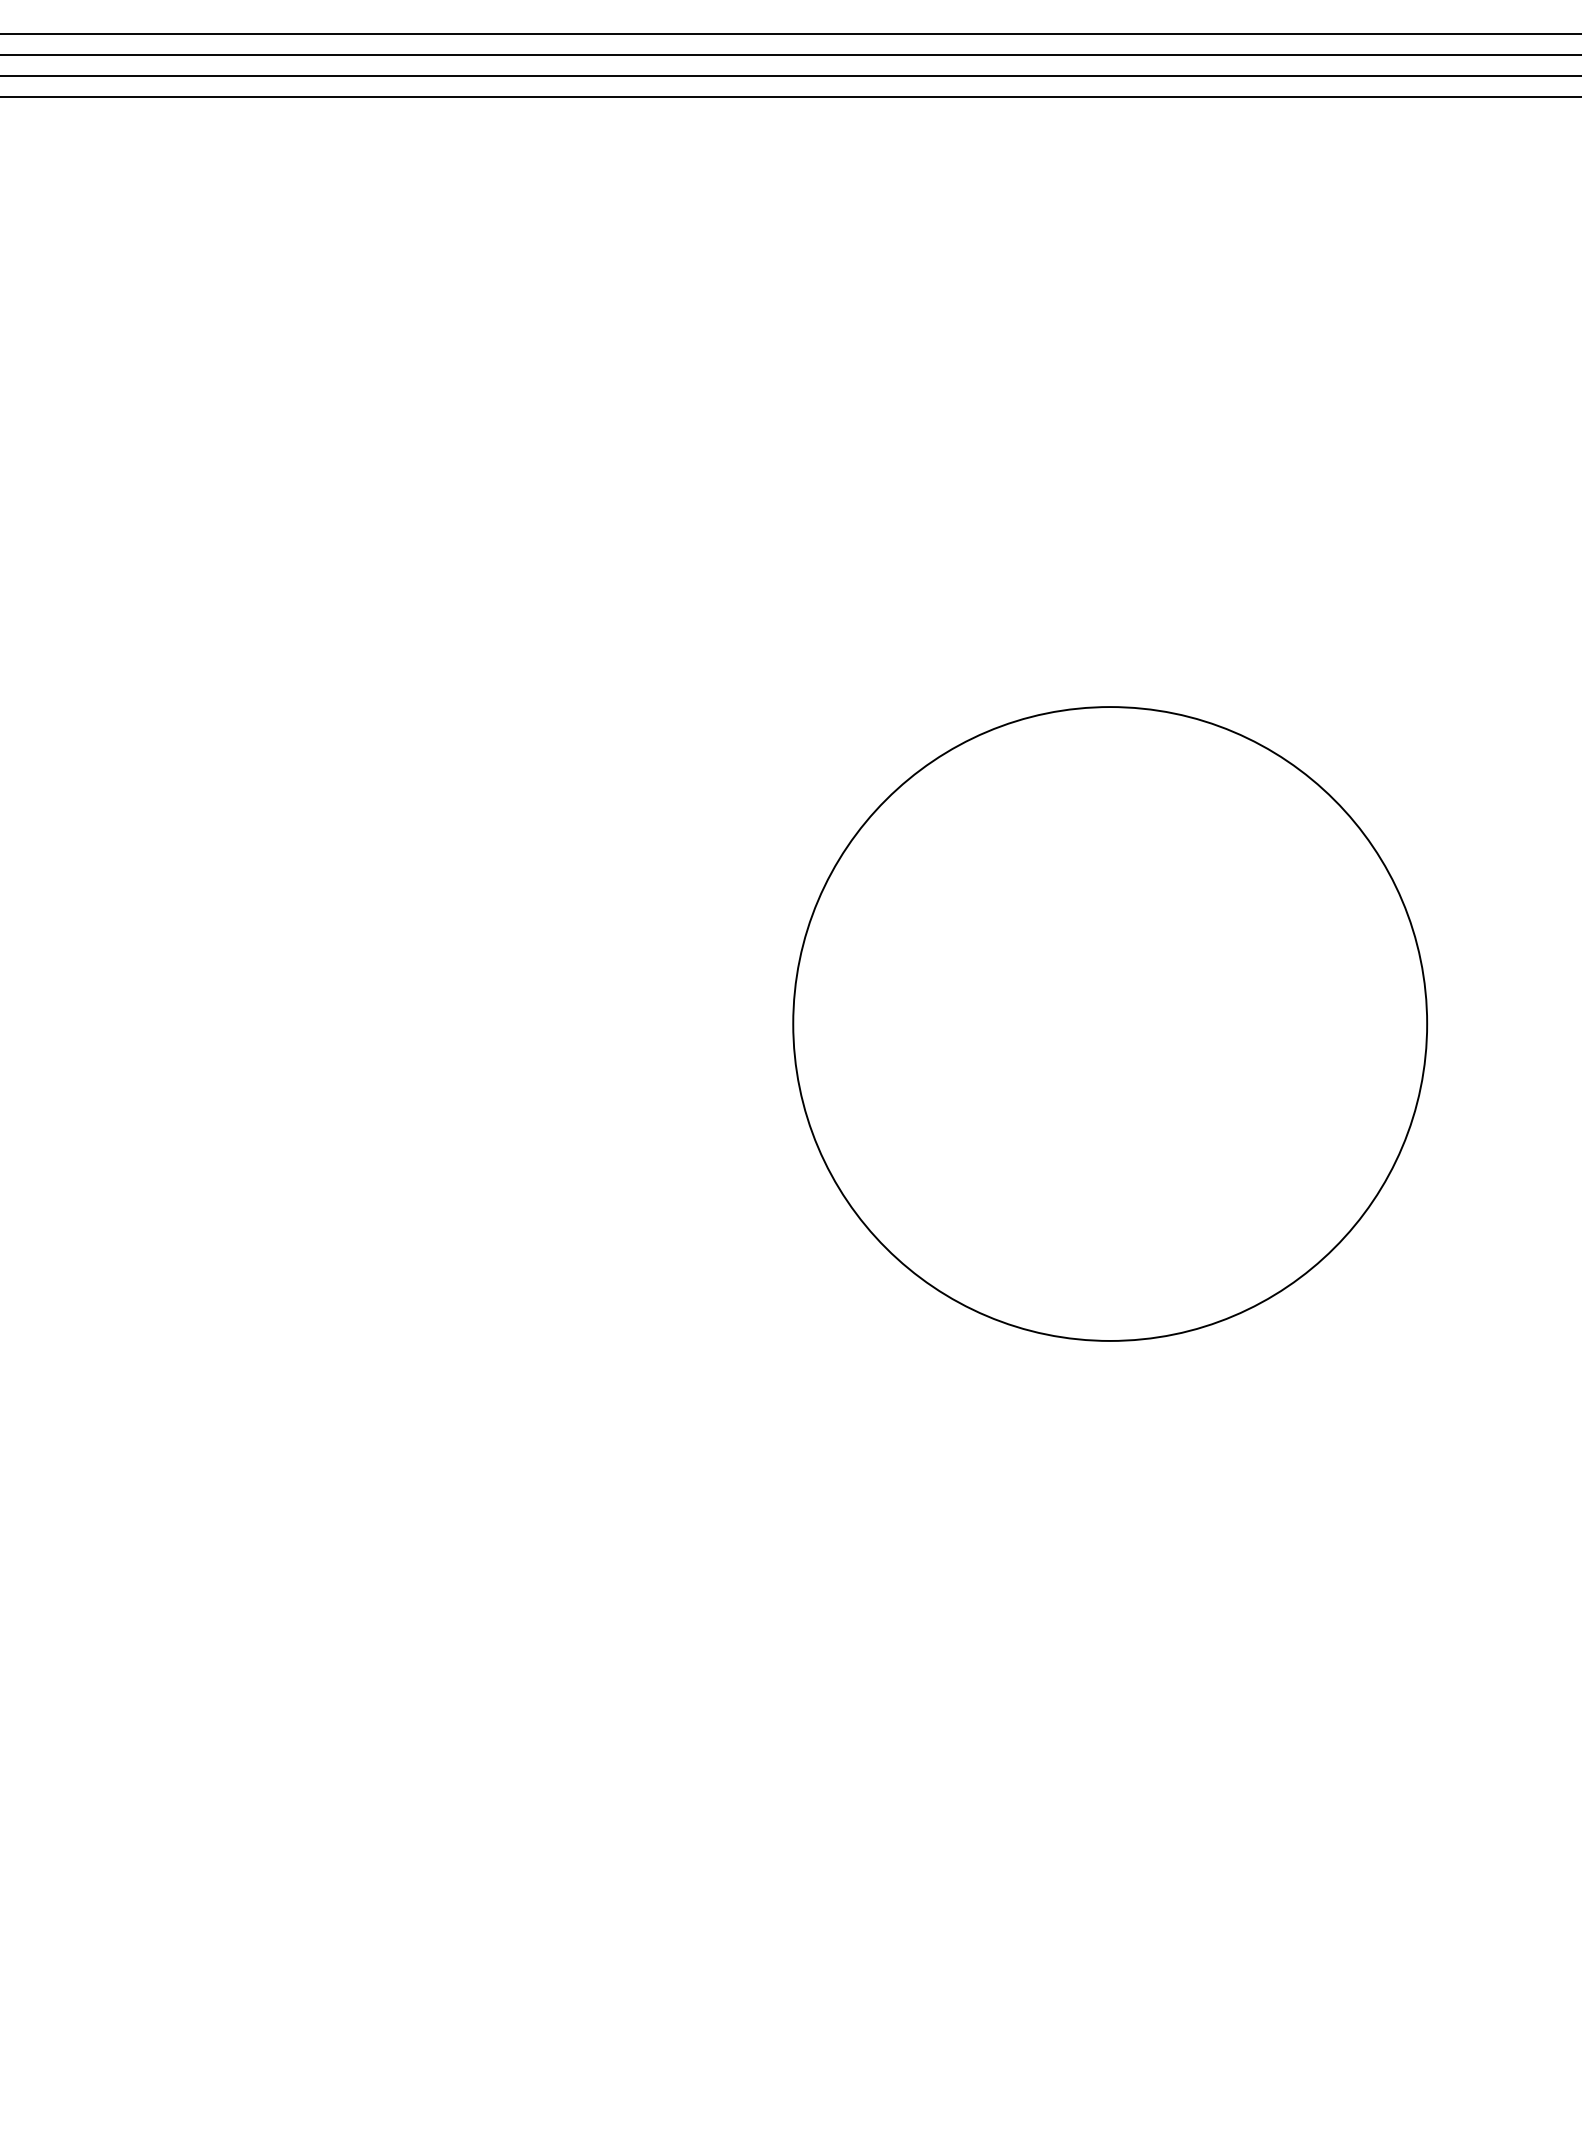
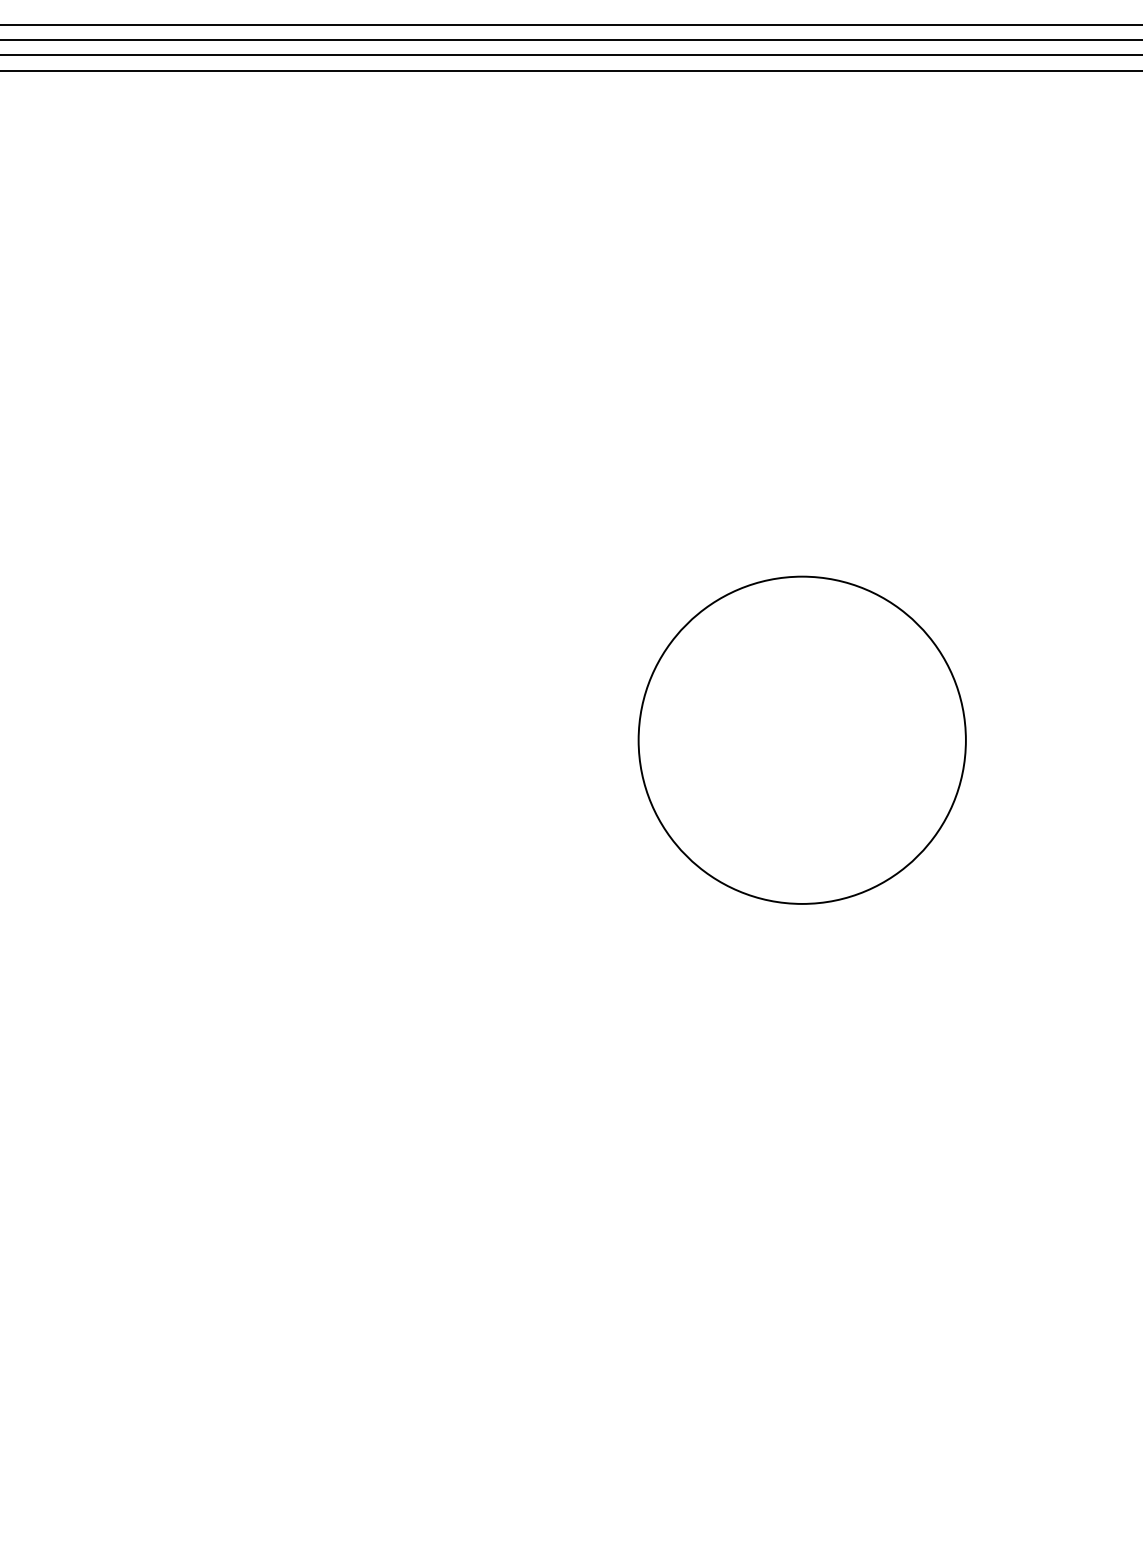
circle: (1110, 1023) -> (802, 739), size x0.71

